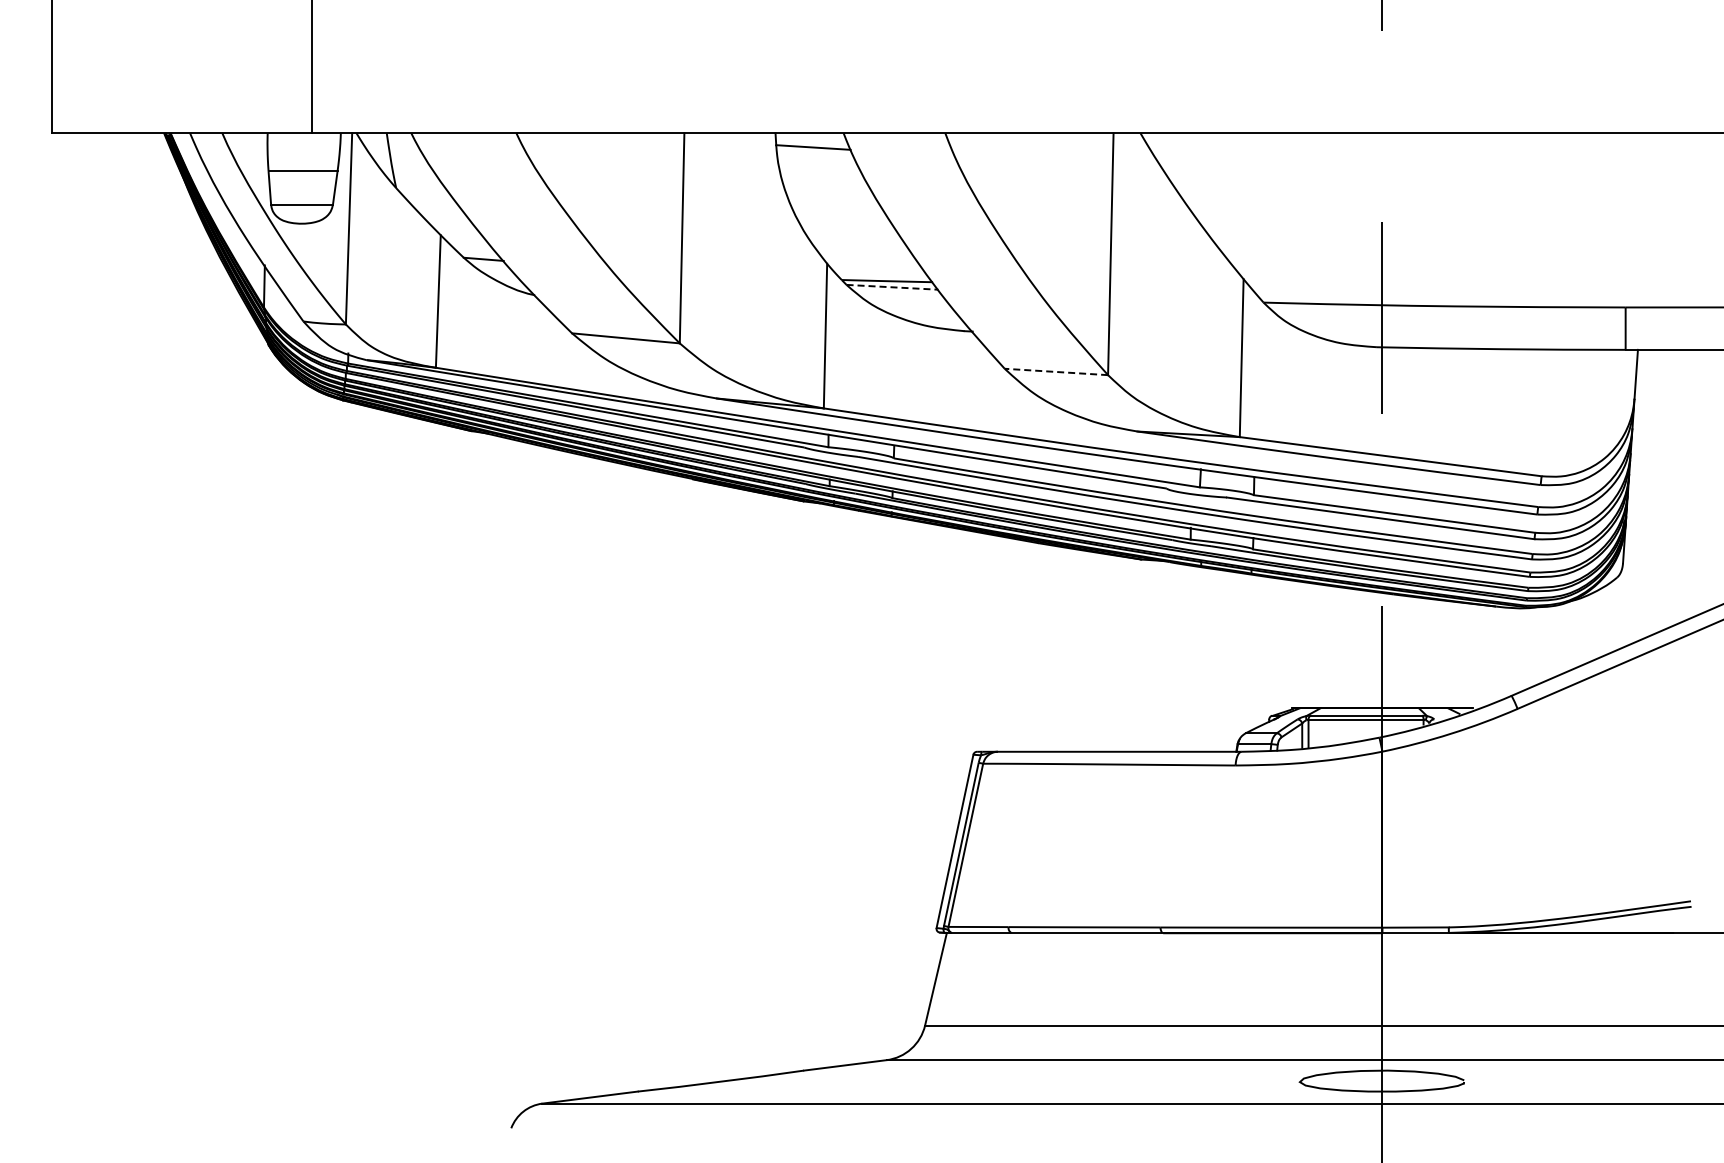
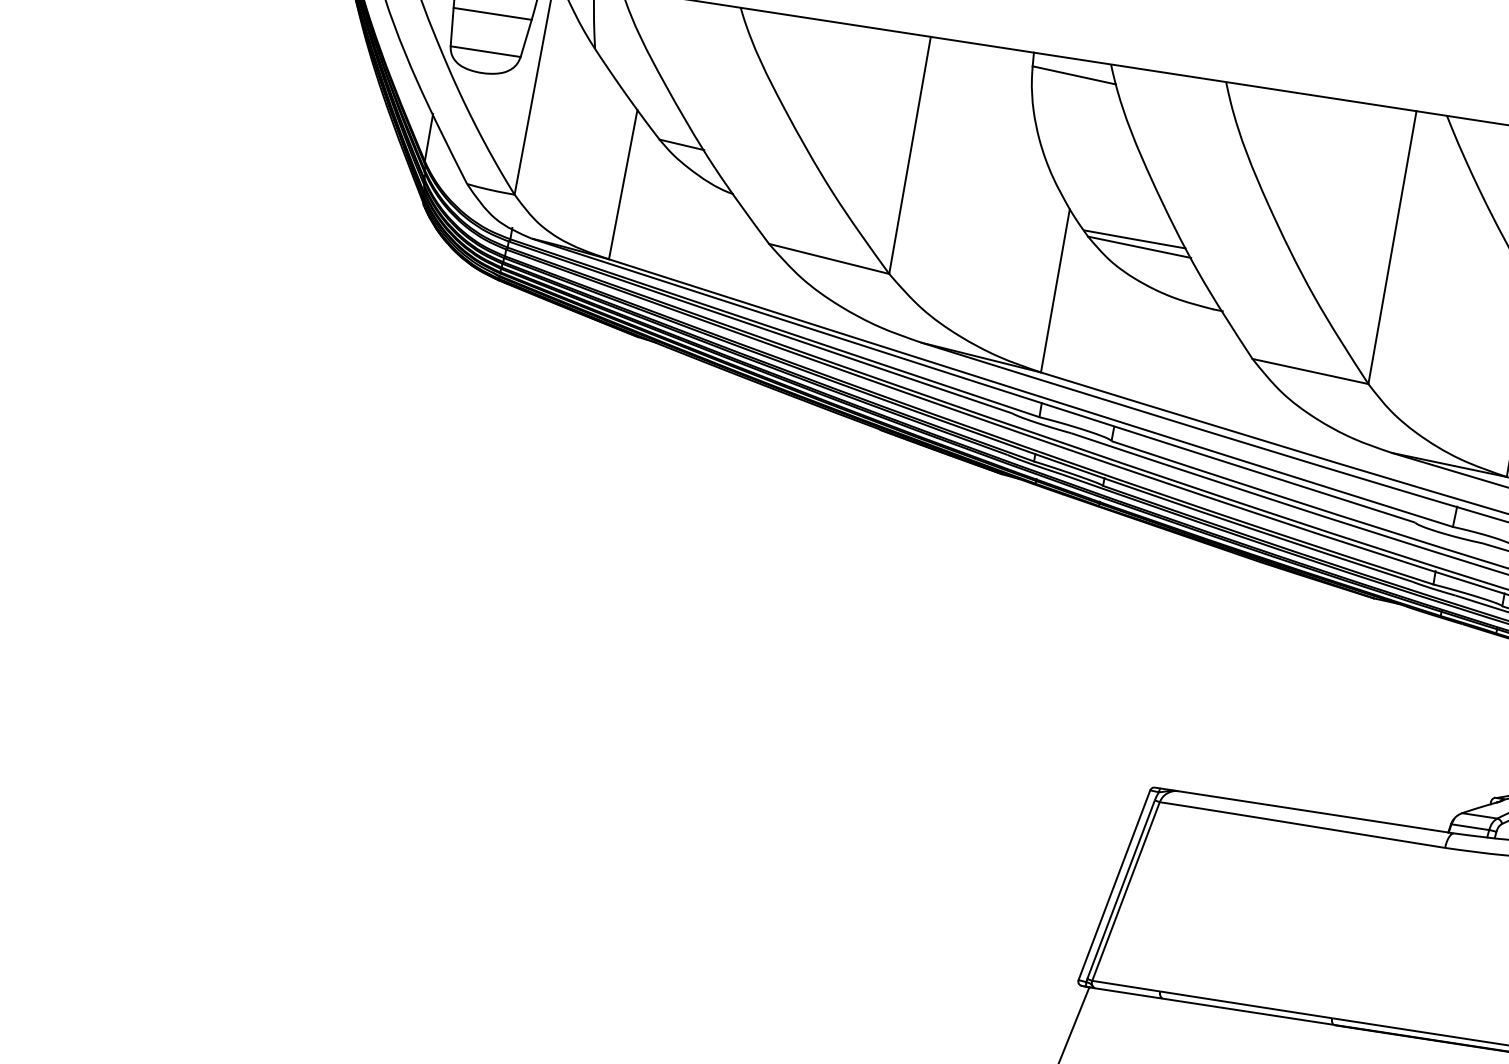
line: (892, 287) -> (1139, 247), dashed -> solid
line: (1056, 371) -> (1310, 370), dashed -> solid

